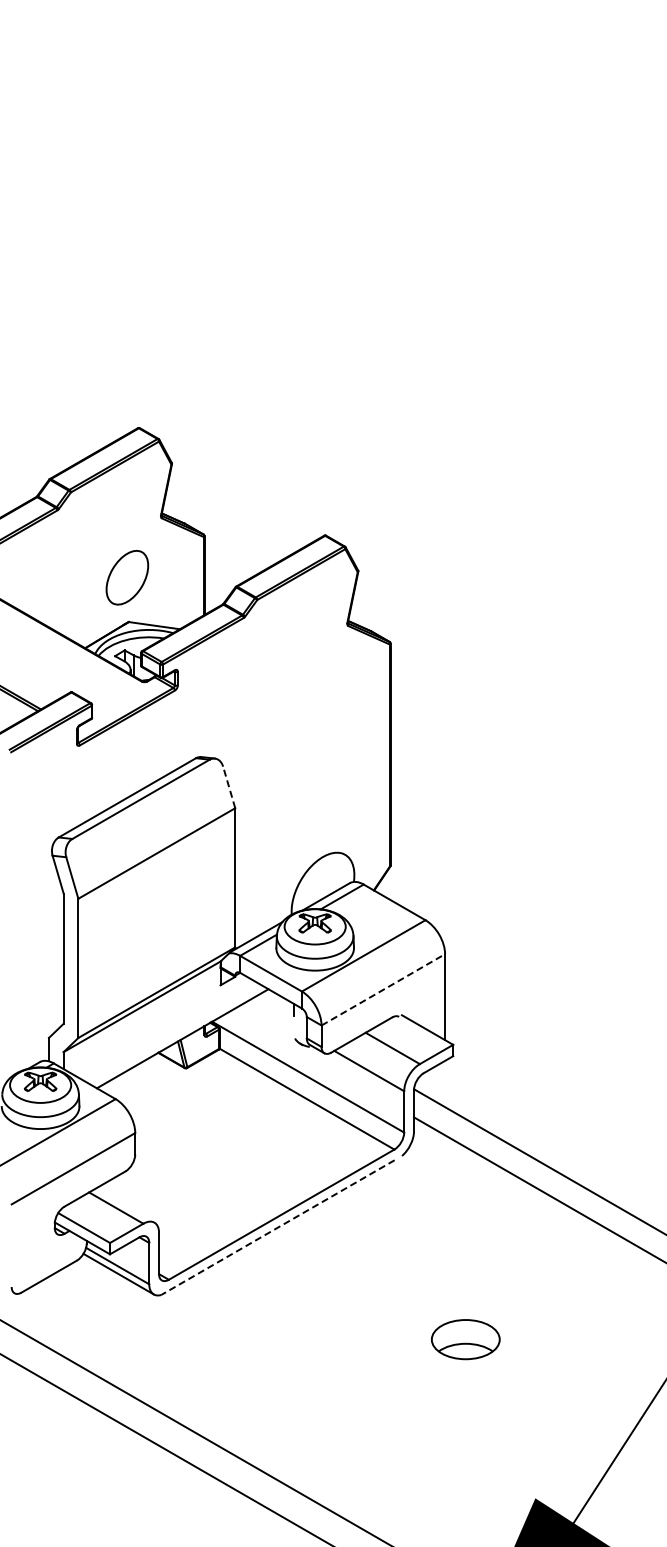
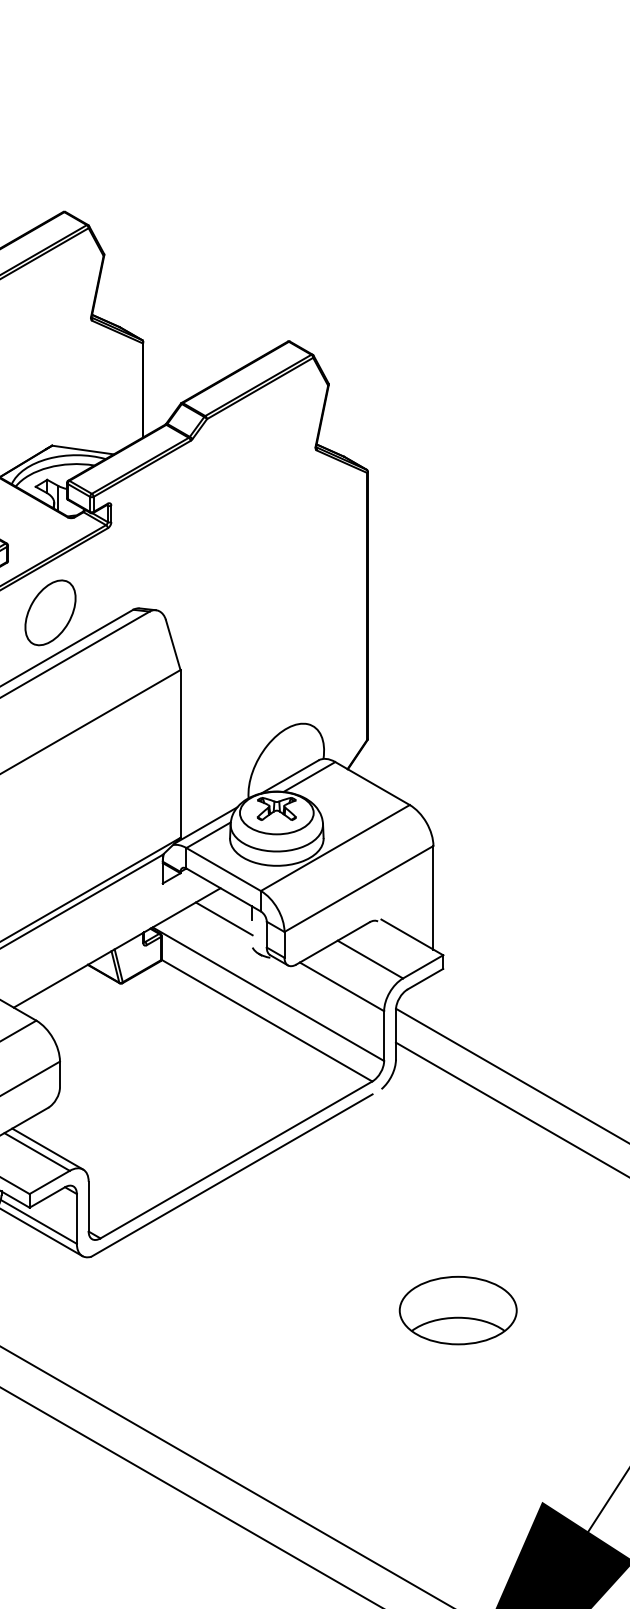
part: (127, 577) -> (50, 612), moved
line: (229, 787) -> (173, 645), dashed -> solid
line: (383, 989) -> (359, 888), dashed -> solid
line: (271, 1014) -> (224, 918), added
line: (124, 1205) -> (47, 1148), added
line: (277, 1227) -> (231, 1175), dashed -> solid
part: (465, 1339) -> (458, 1310), size x1.43

